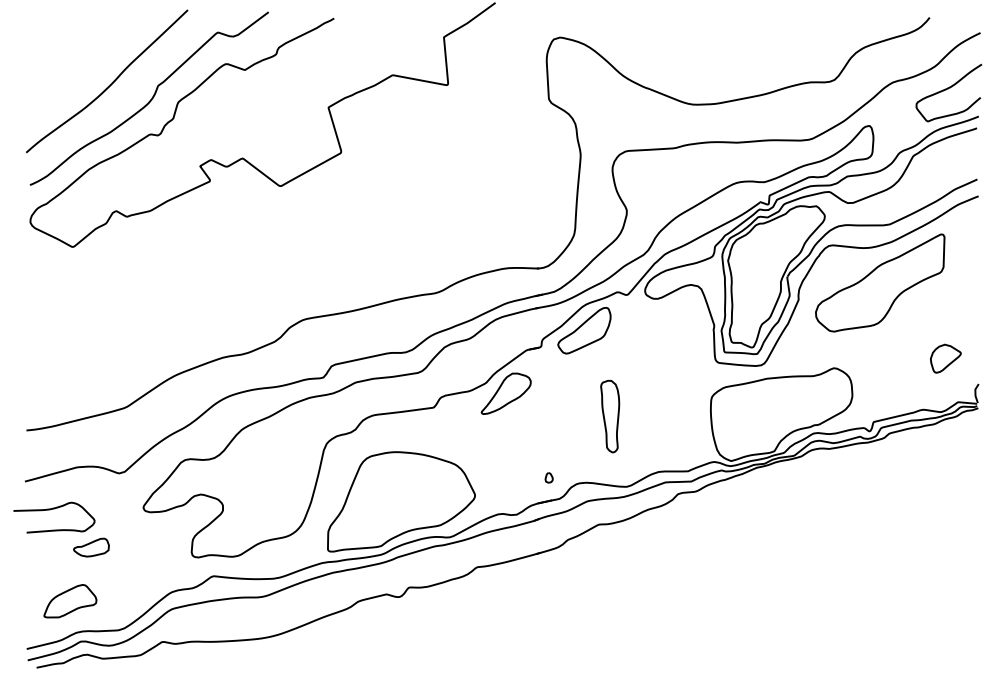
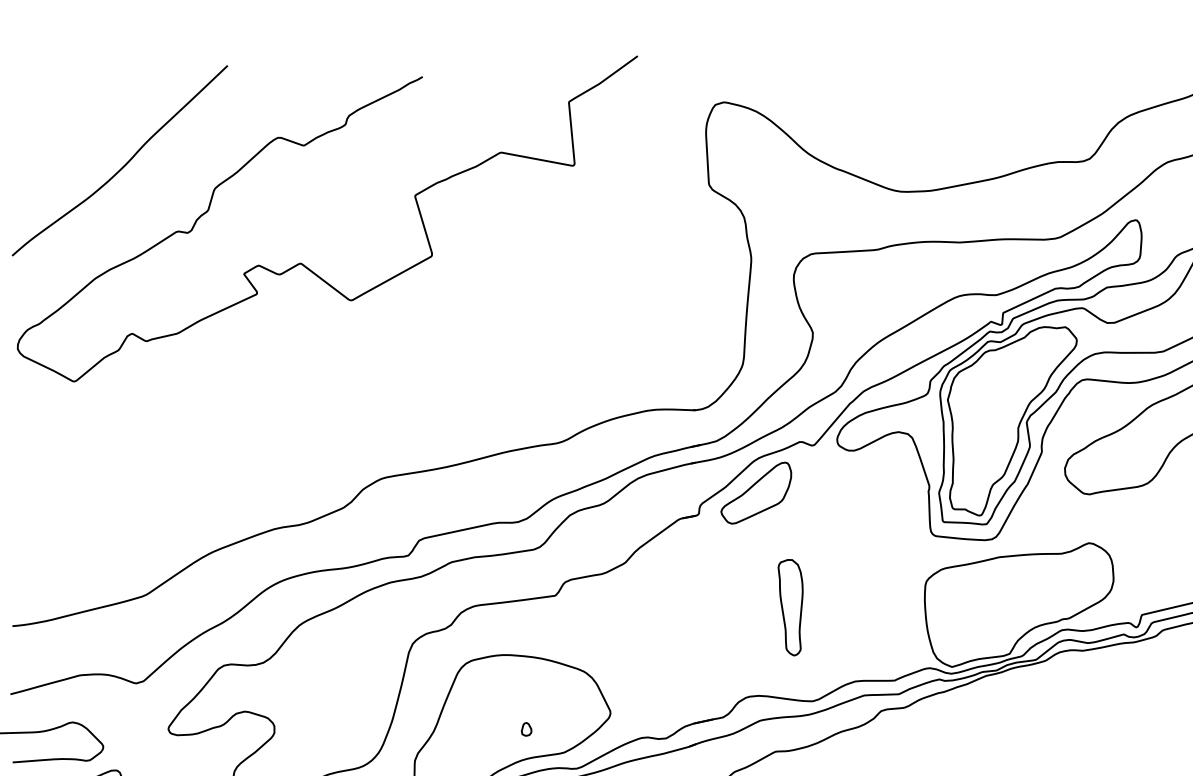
curve: (150, 99) -> (177, 184), removed
part: (505, 393) -> (651, 576), removed
part: (548, 477) -> (525, 728), moved

